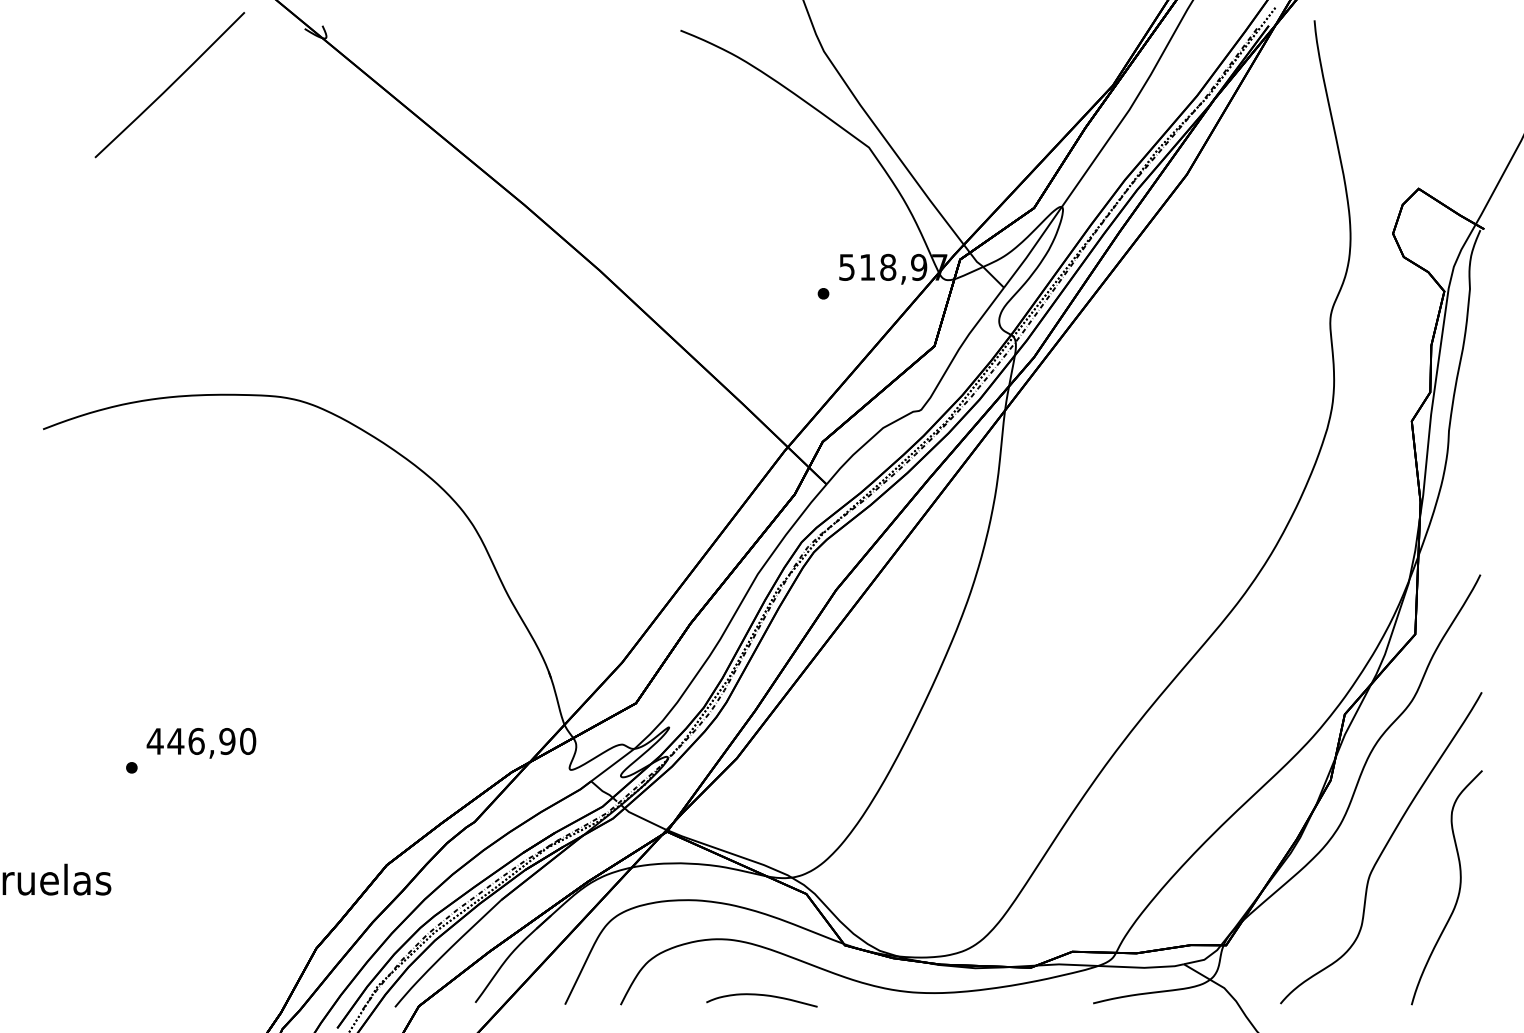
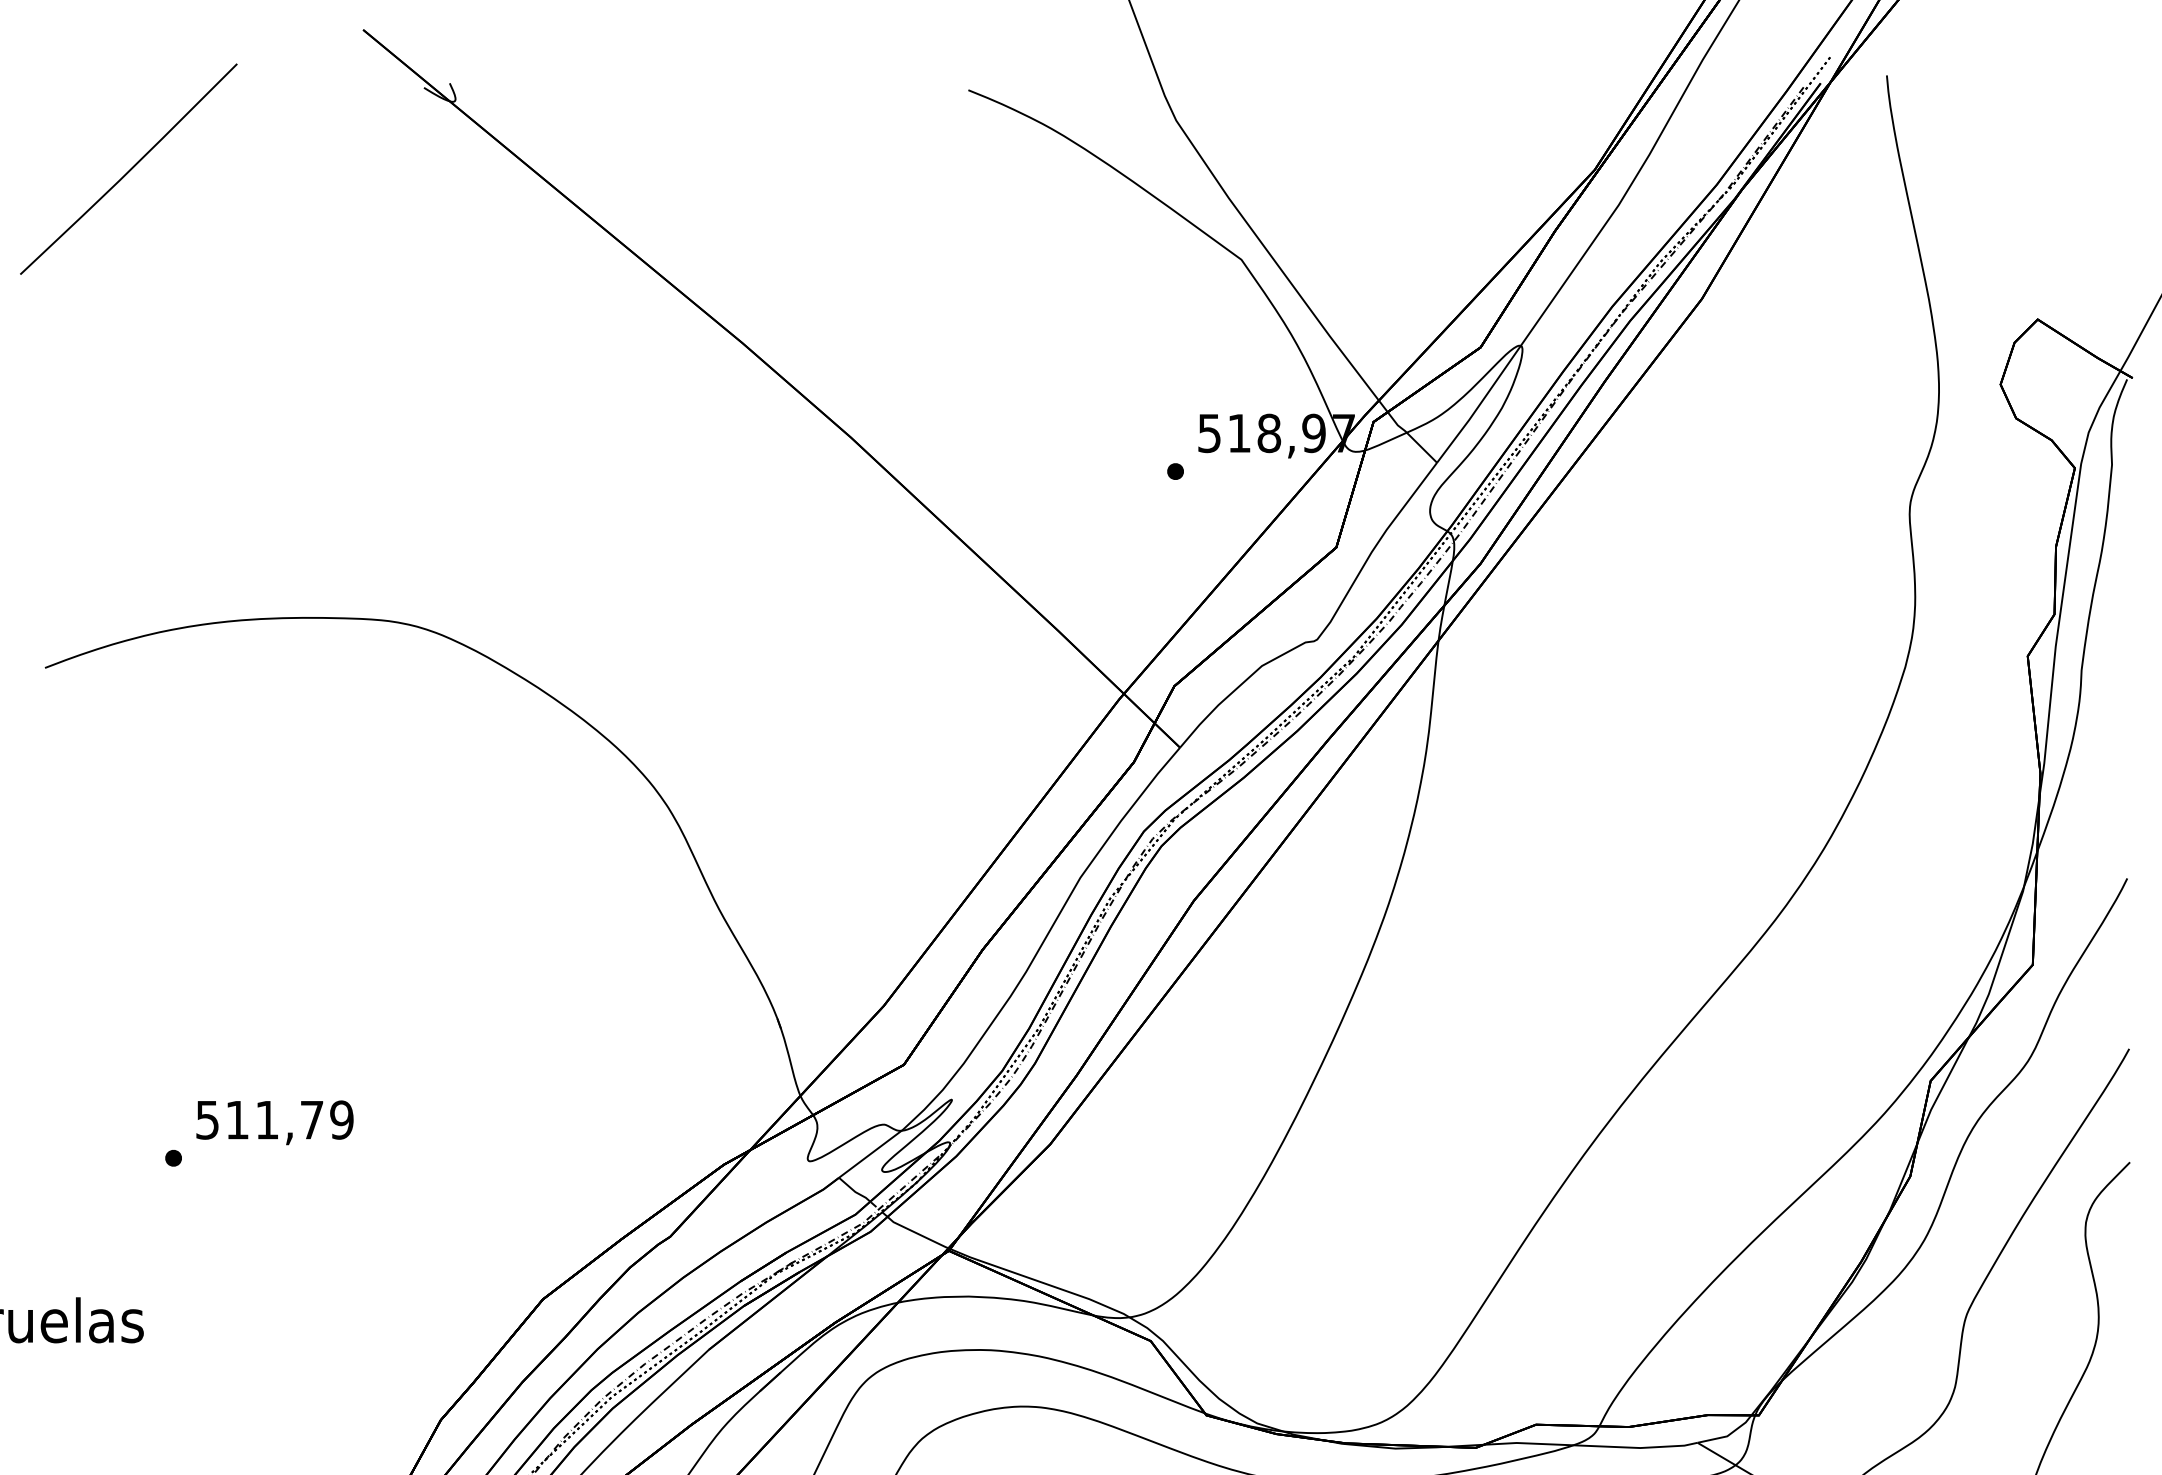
line: (169, 85) -> (128, 169), moved
text: (201, 741) -> (274, 1120), 446,90 -> 511,79

